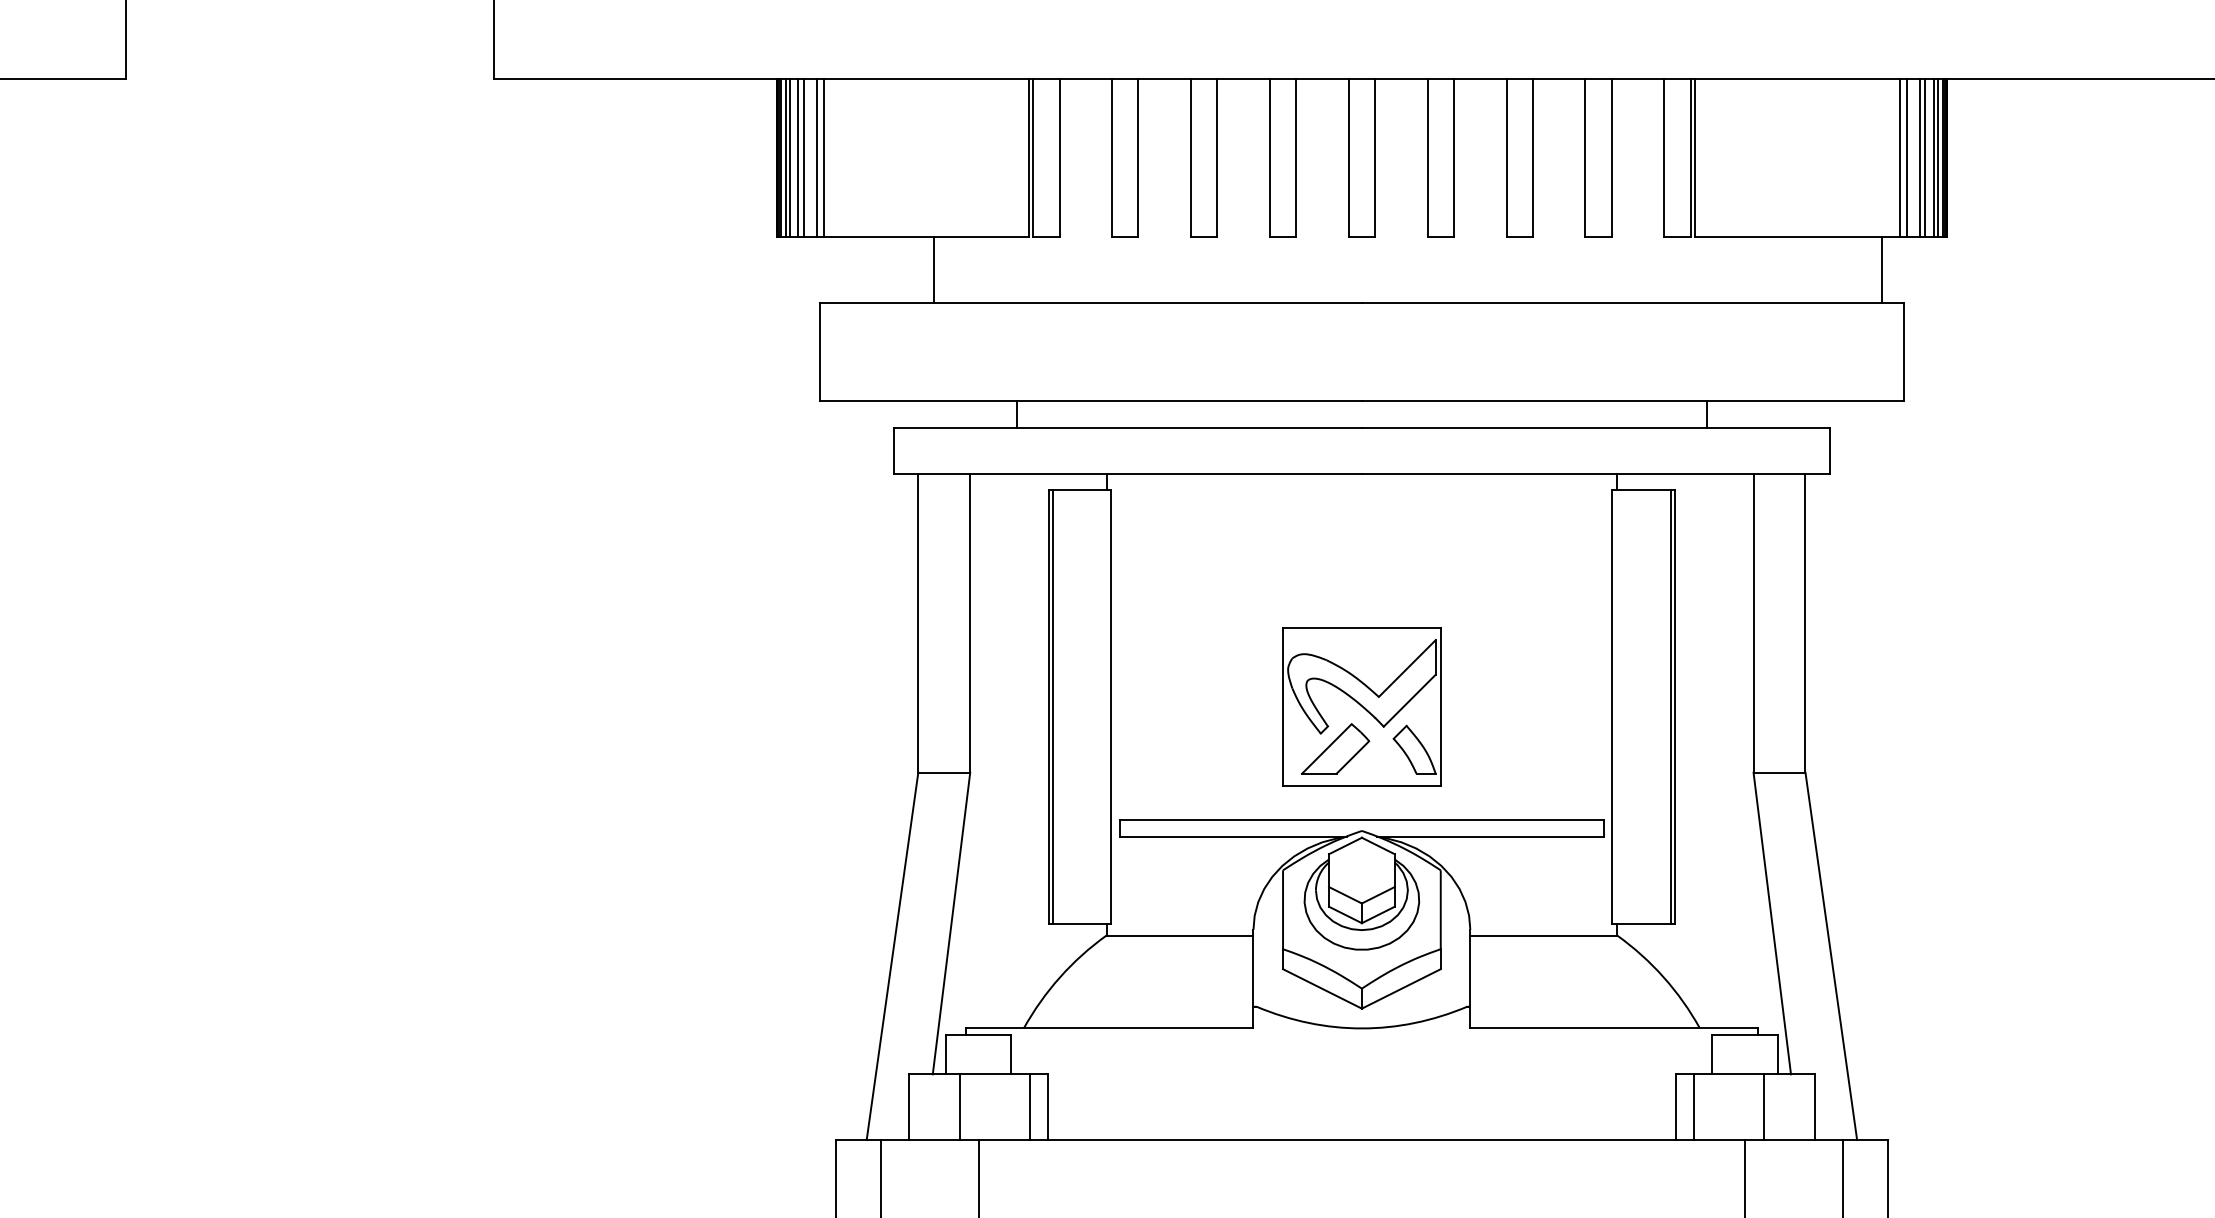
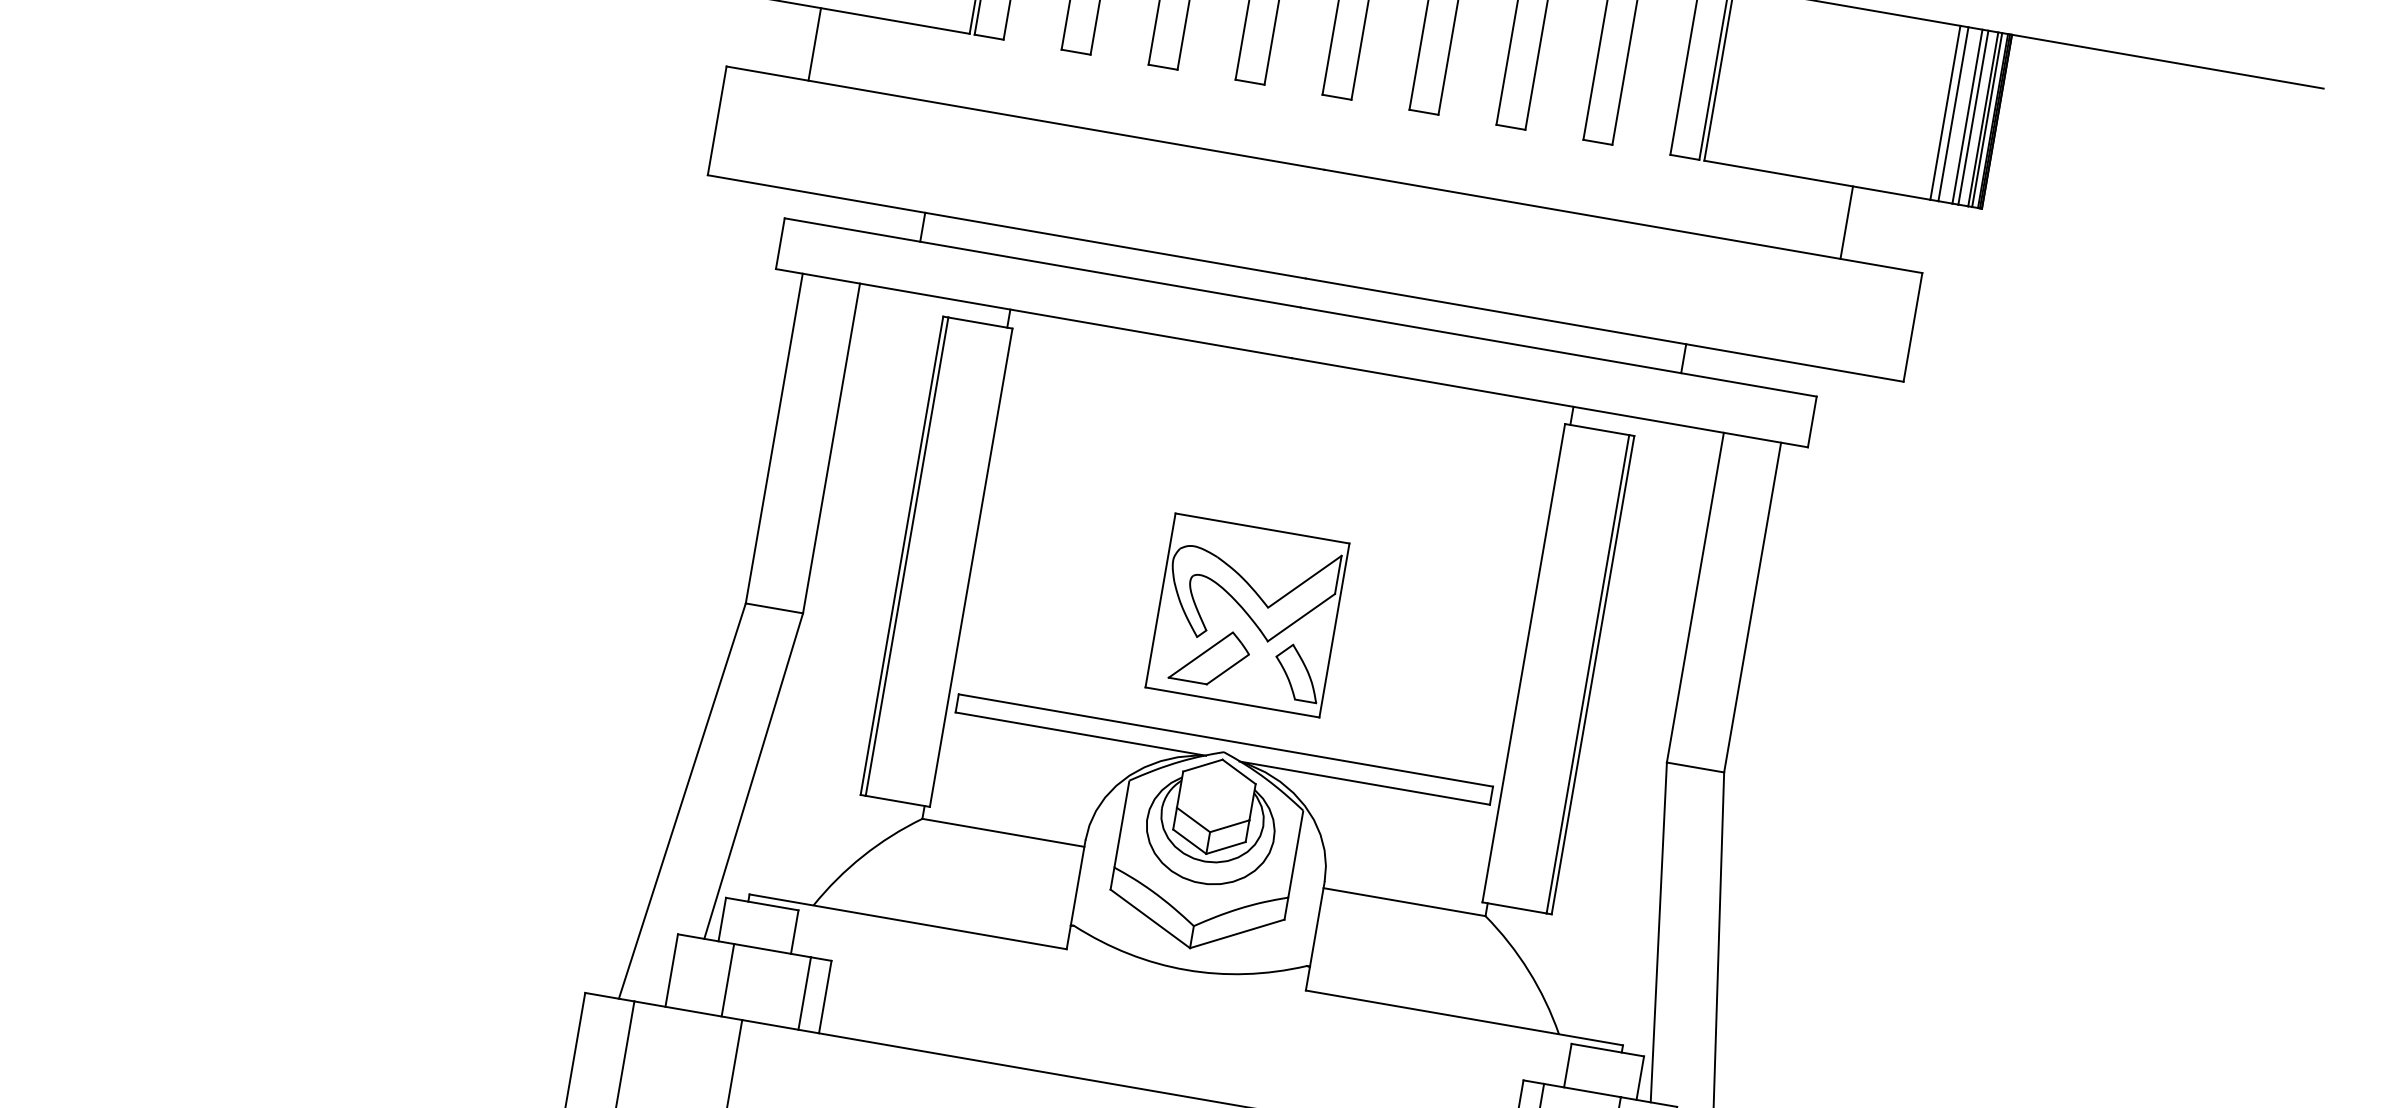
line: (934, 269) -> (815, 44), moved
line: (1881, 269) -> (1846, 222), moved

